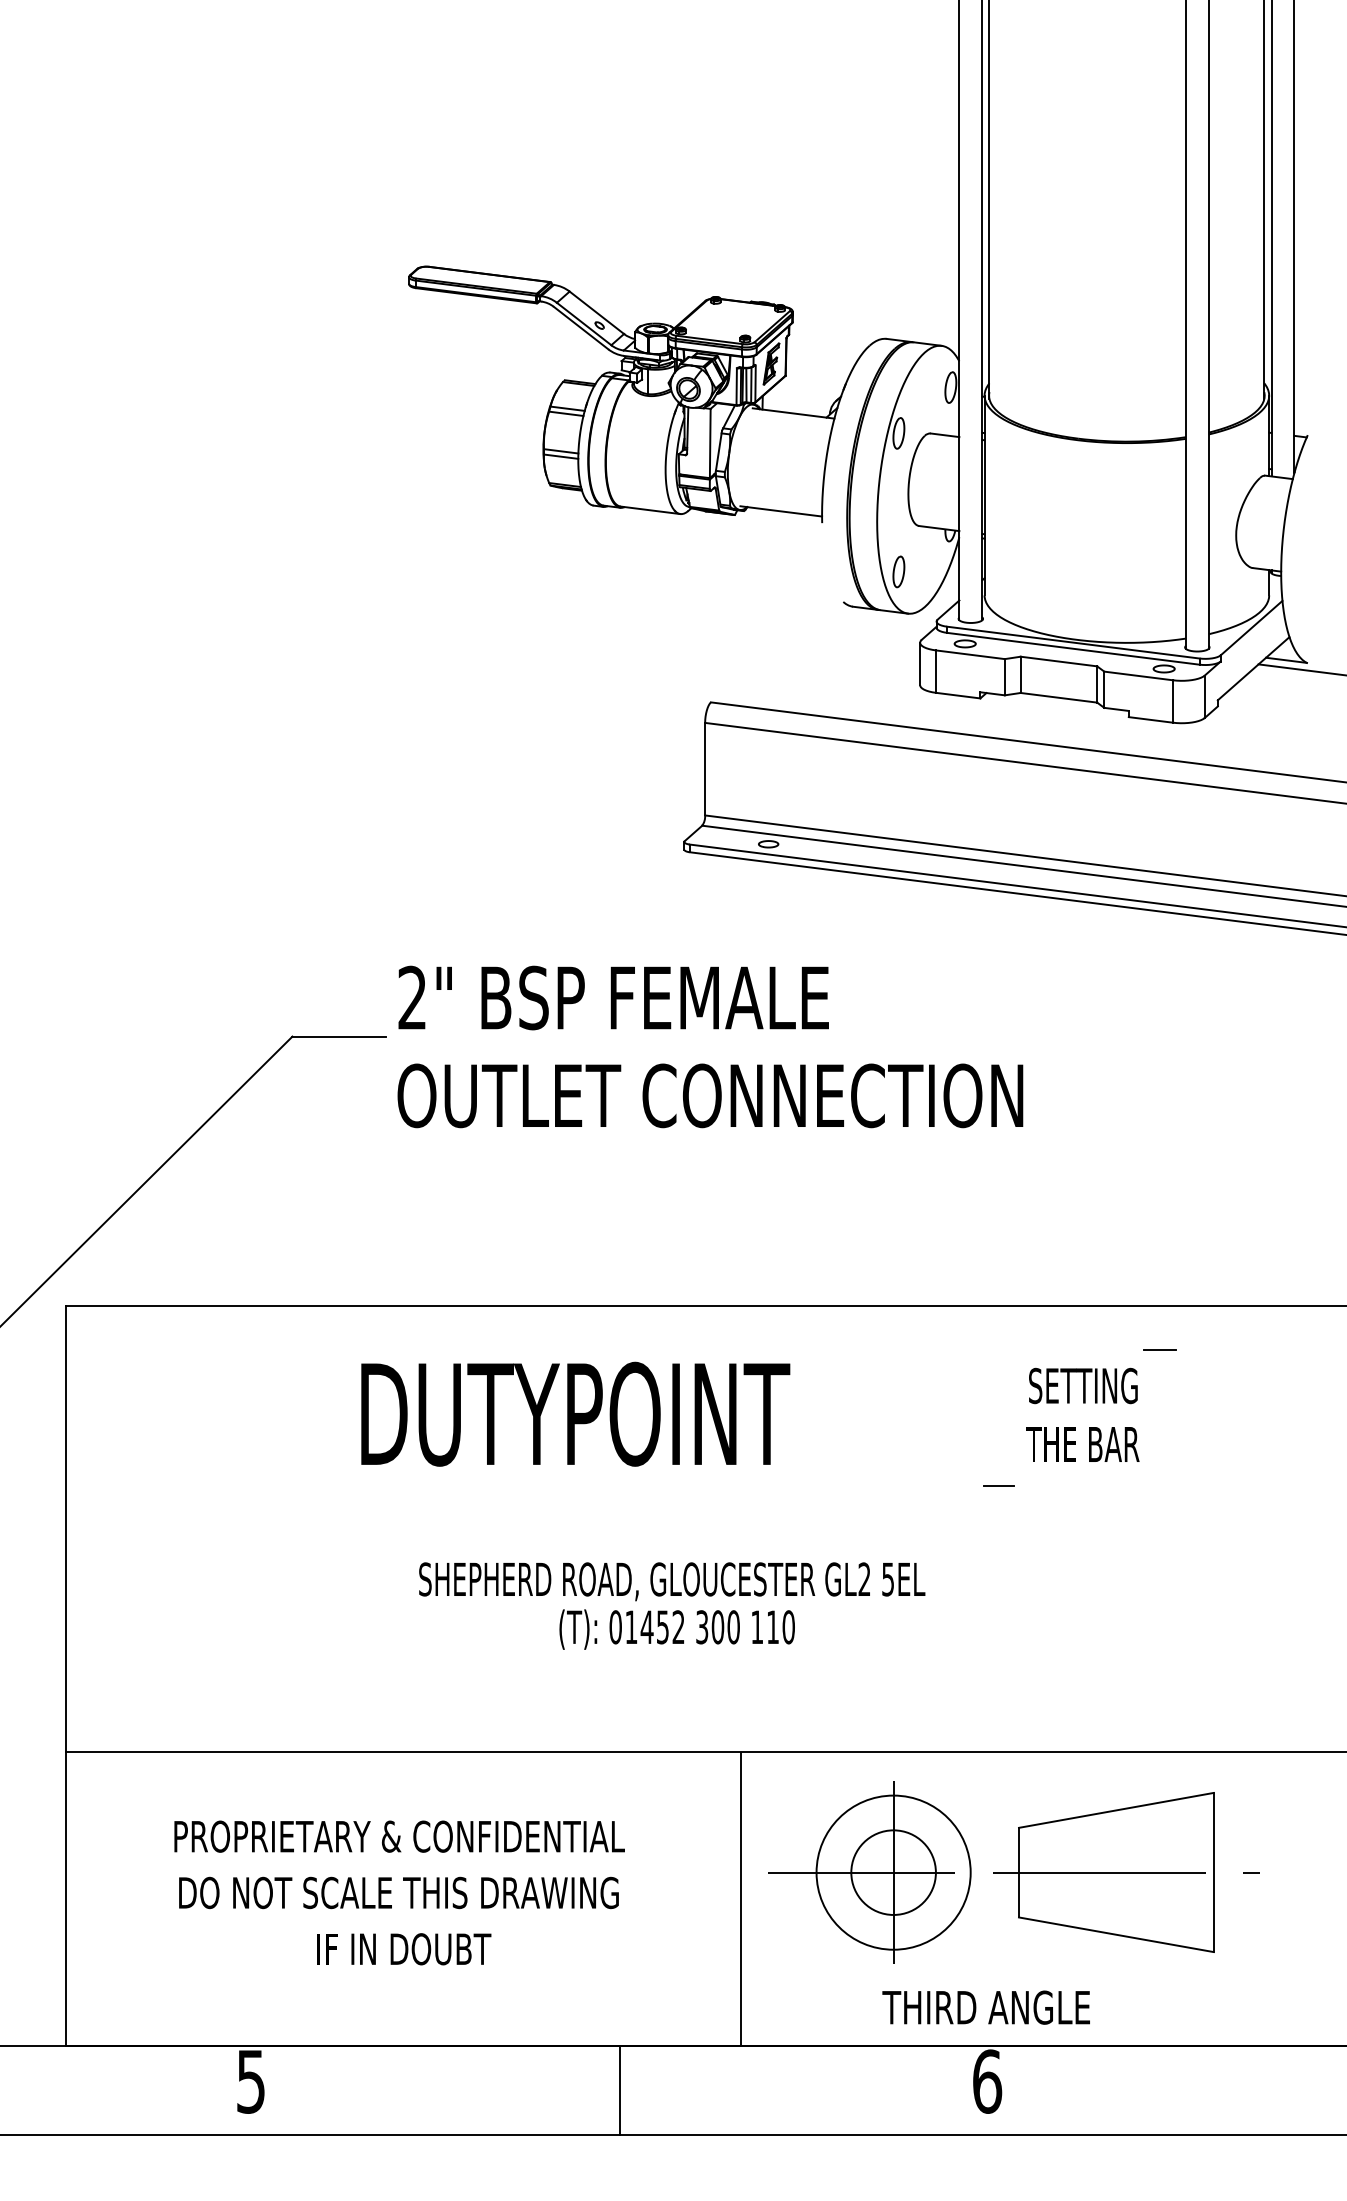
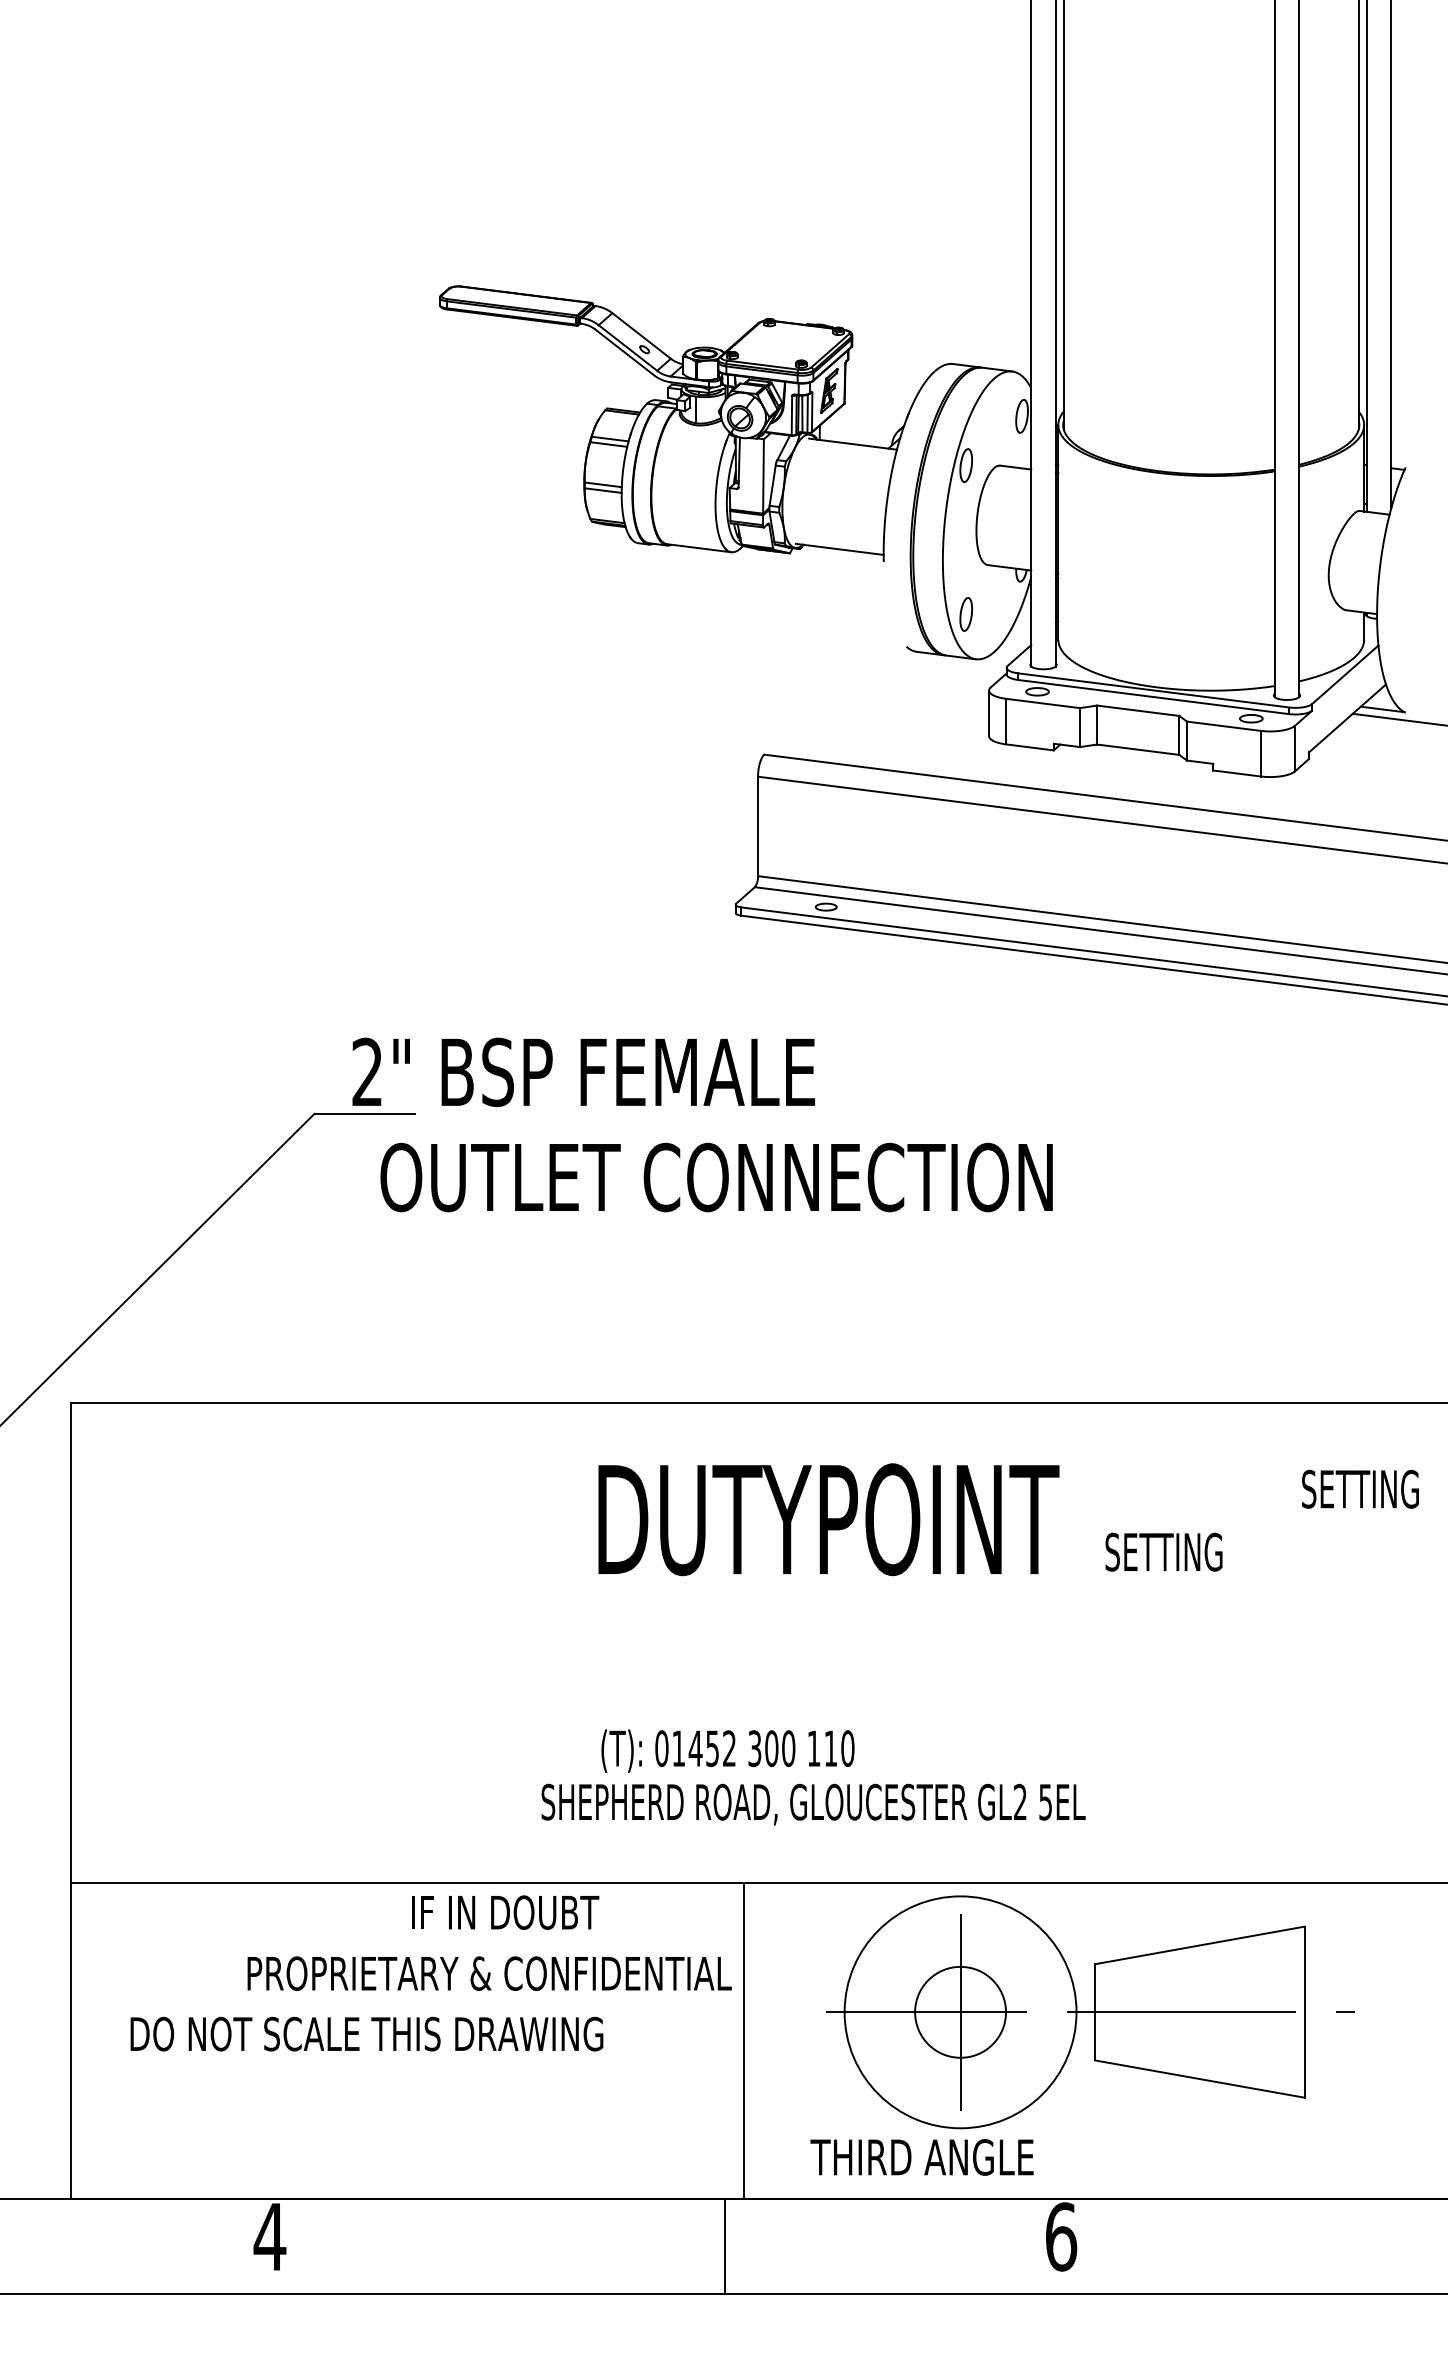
text: (613, 998) -> (583, 1072), moved
text: (710, 1095) -> (716, 1177), moved
line: (1159, 1350) -> (1246, 1451), removed
text: (1083, 1385) -> (1360, 1488), moved
text: (575, 1414) -> (828, 1519), moved
text: (1082, 1443) -> (1163, 1551), THE BAR -> SETTING
line: (998, 1486) -> (1073, 1597), removed
text: (672, 1581) -> (813, 1804), moved
text: (399, 1836) -> (489, 1973), moved
circle: (893, 1872) -> (960, 2012), size x1.4
text: (398, 1892) -> (366, 2033), moved
line: (740, 1899) -> (744, 2041), moved
text: (404, 1949) -> (505, 1912), moved
text: (985, 2007) -> (921, 2157), moved
text: (250, 2082) -> (269, 2237), 5 -> 4
line: (619, 2090) -> (725, 2246), moved

